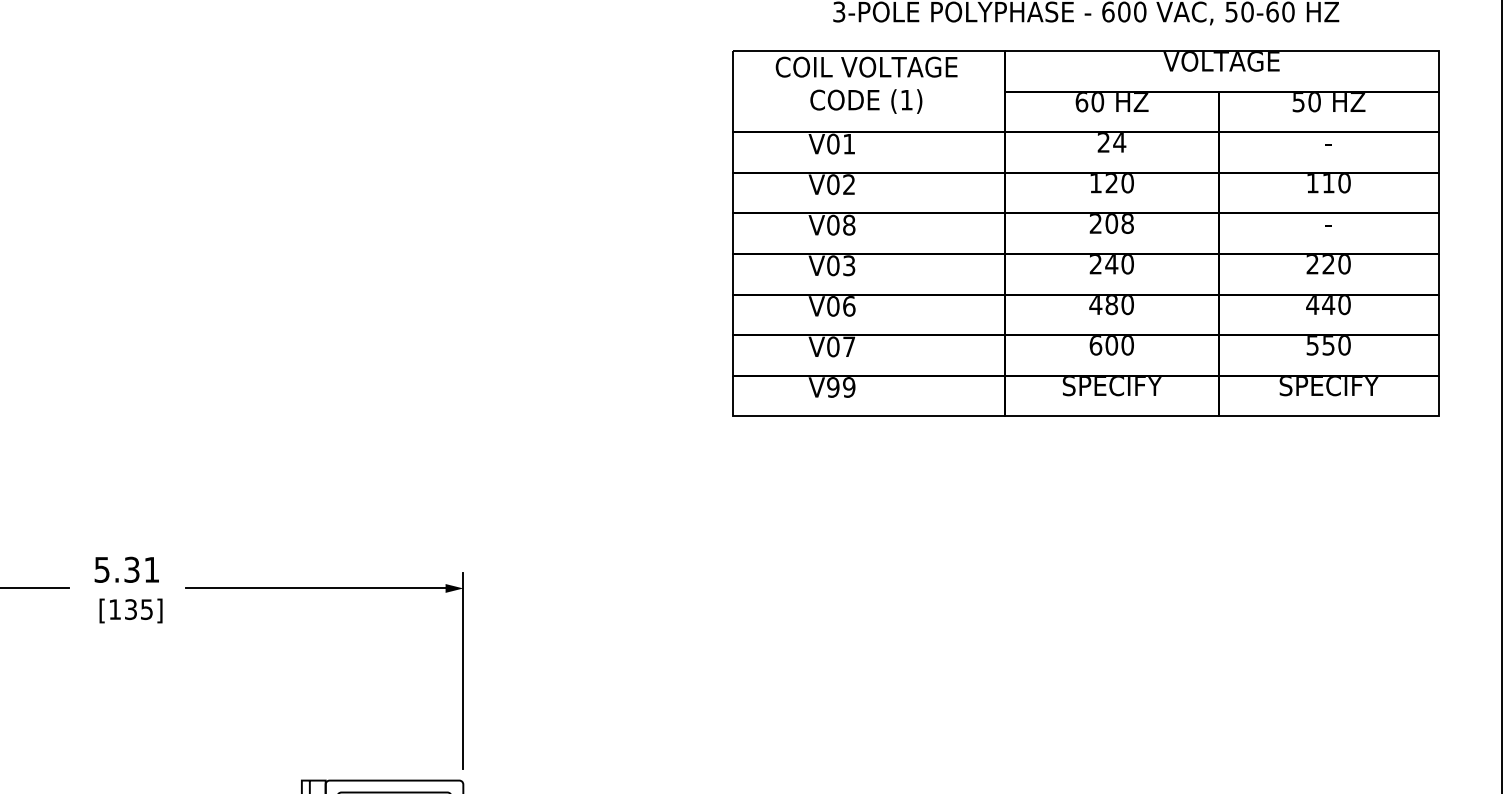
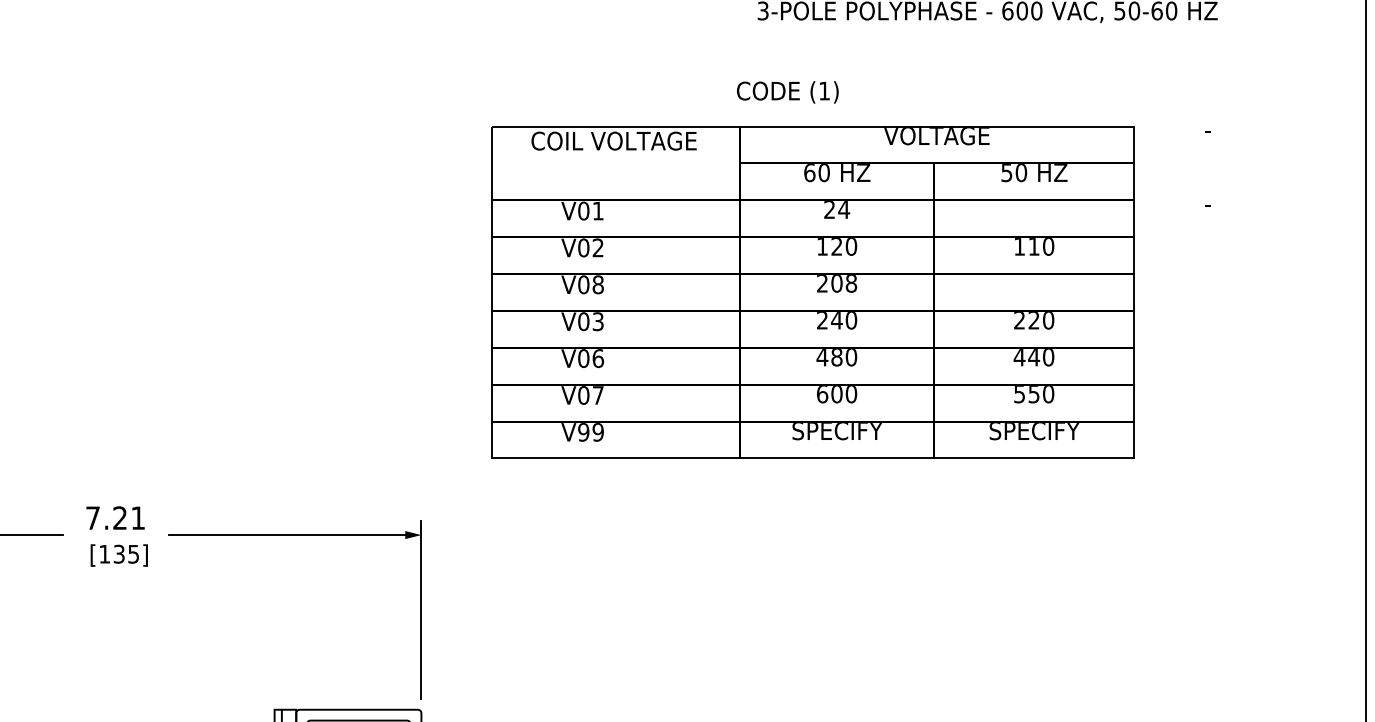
part: (1084, 233) -> (812, 292), moved
text: (116, 570) -> (106, 518), 5.31 -> 7.21

